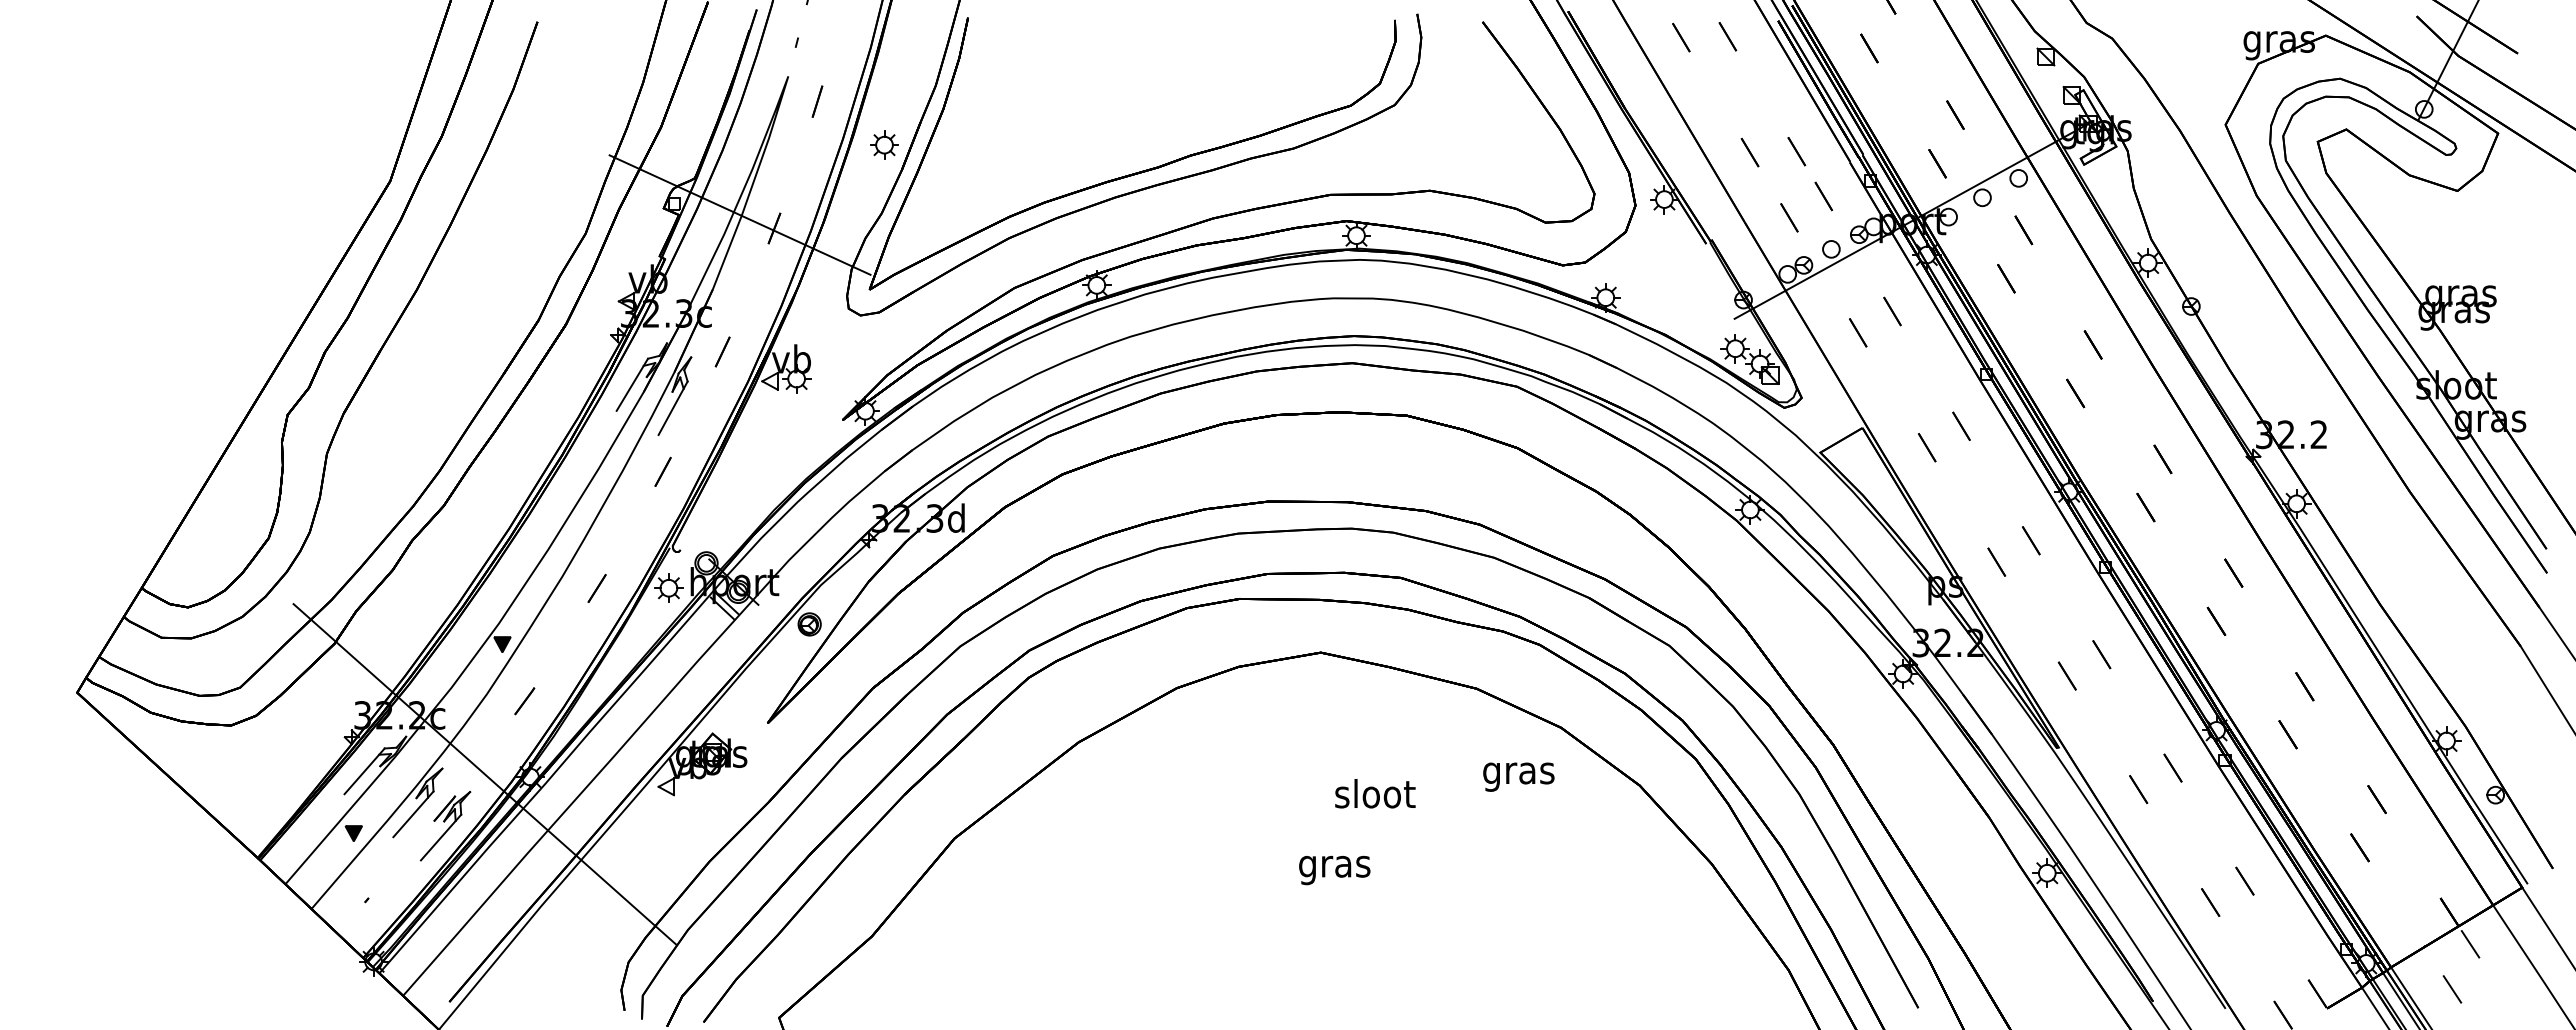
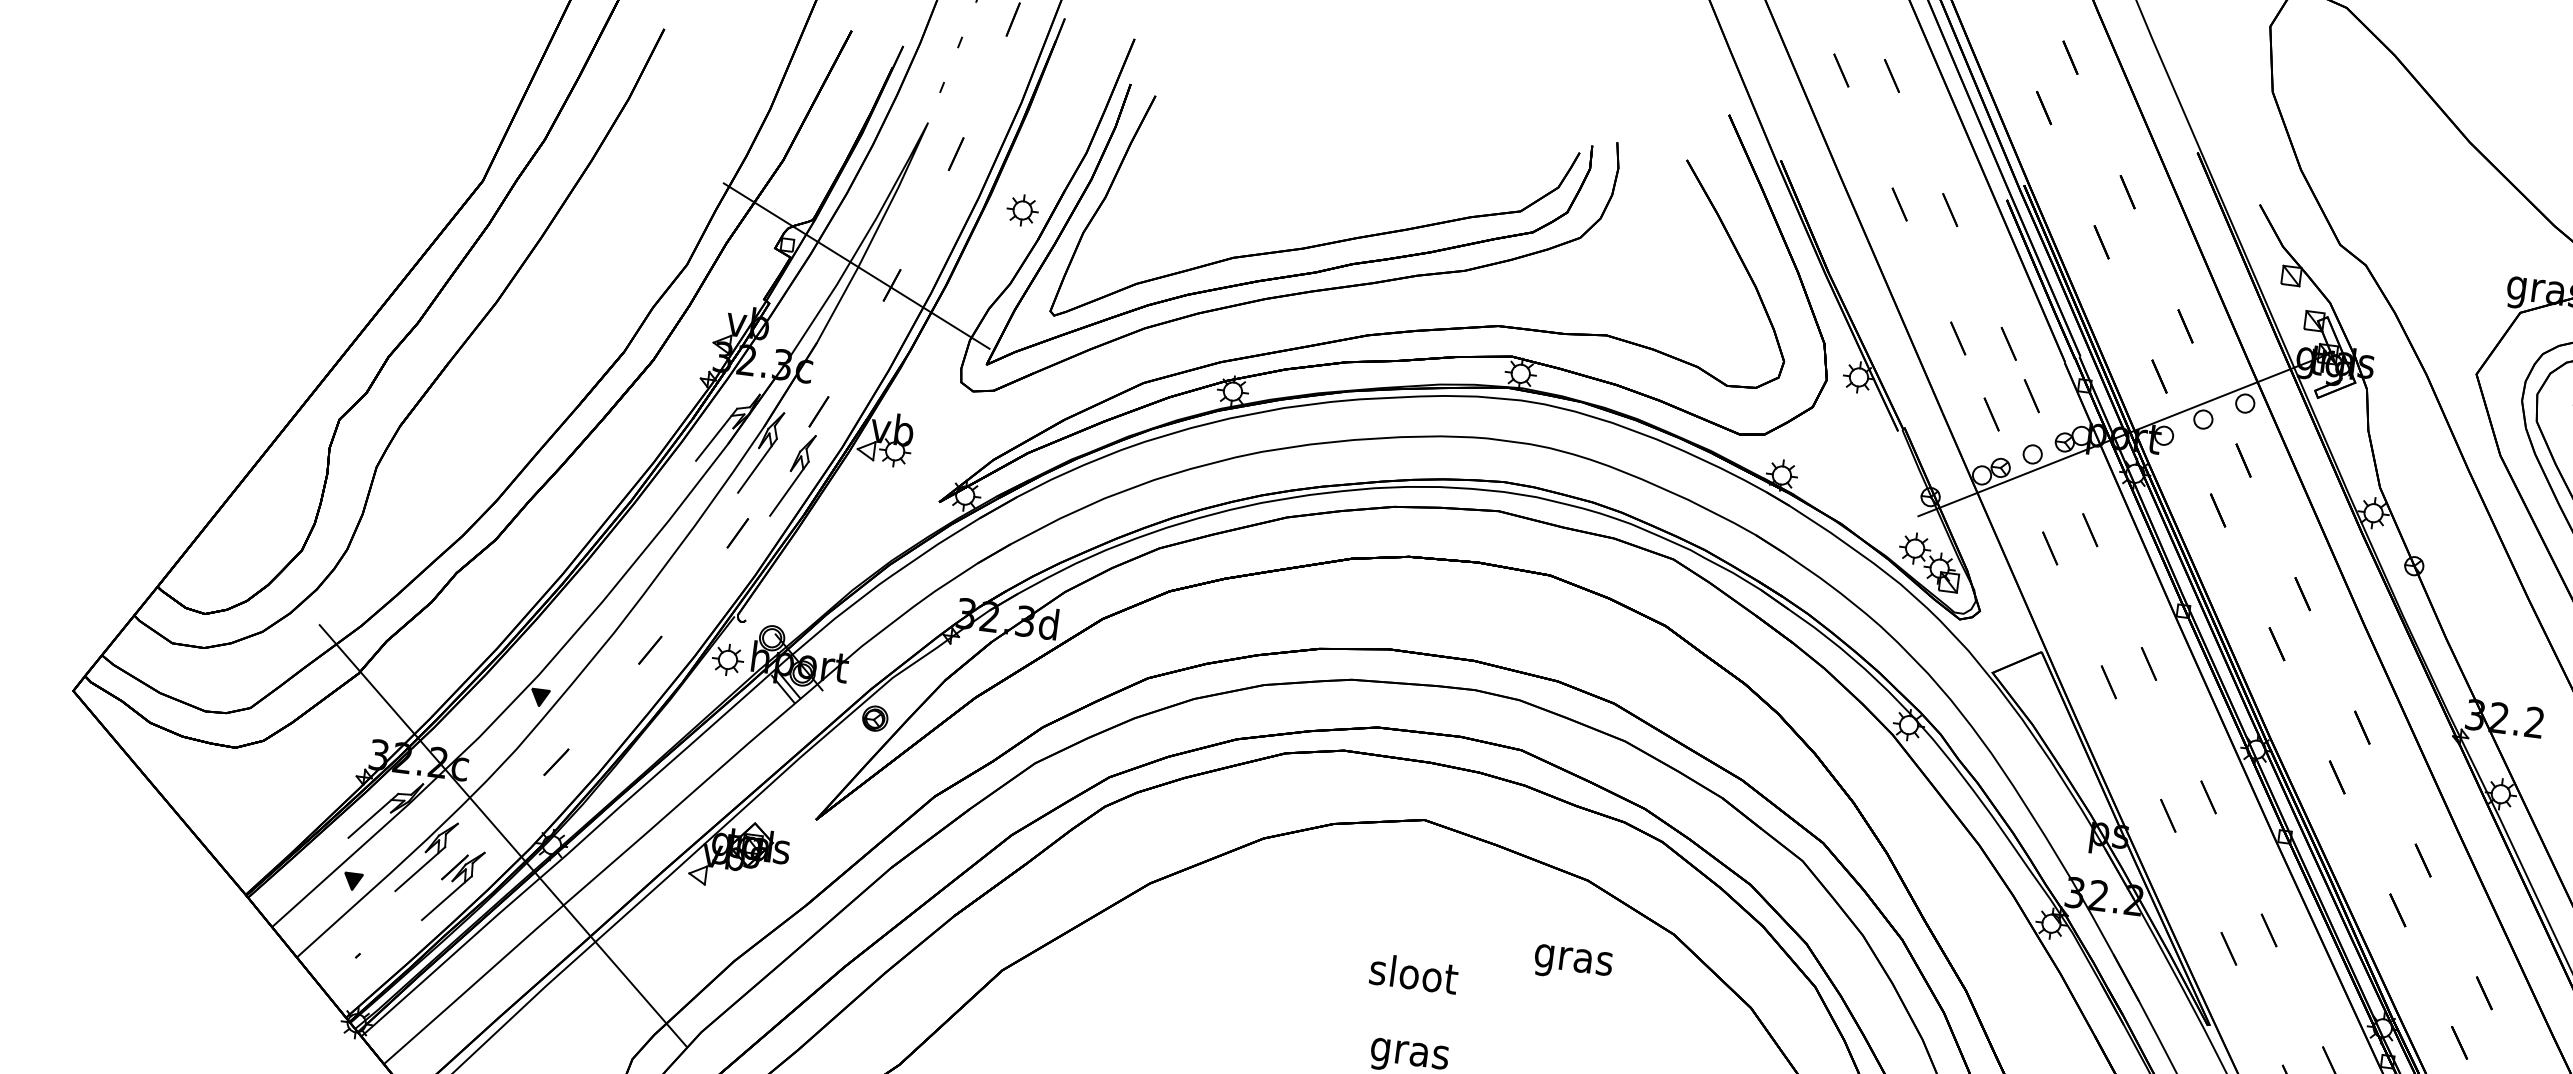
part: (1153, 142) -> (1314, 244), added
part: (706, 413) -> (792, 476), added
text: (1518, 776) -> (1572, 963), moved
text: (1375, 793) -> (1414, 973), moved

